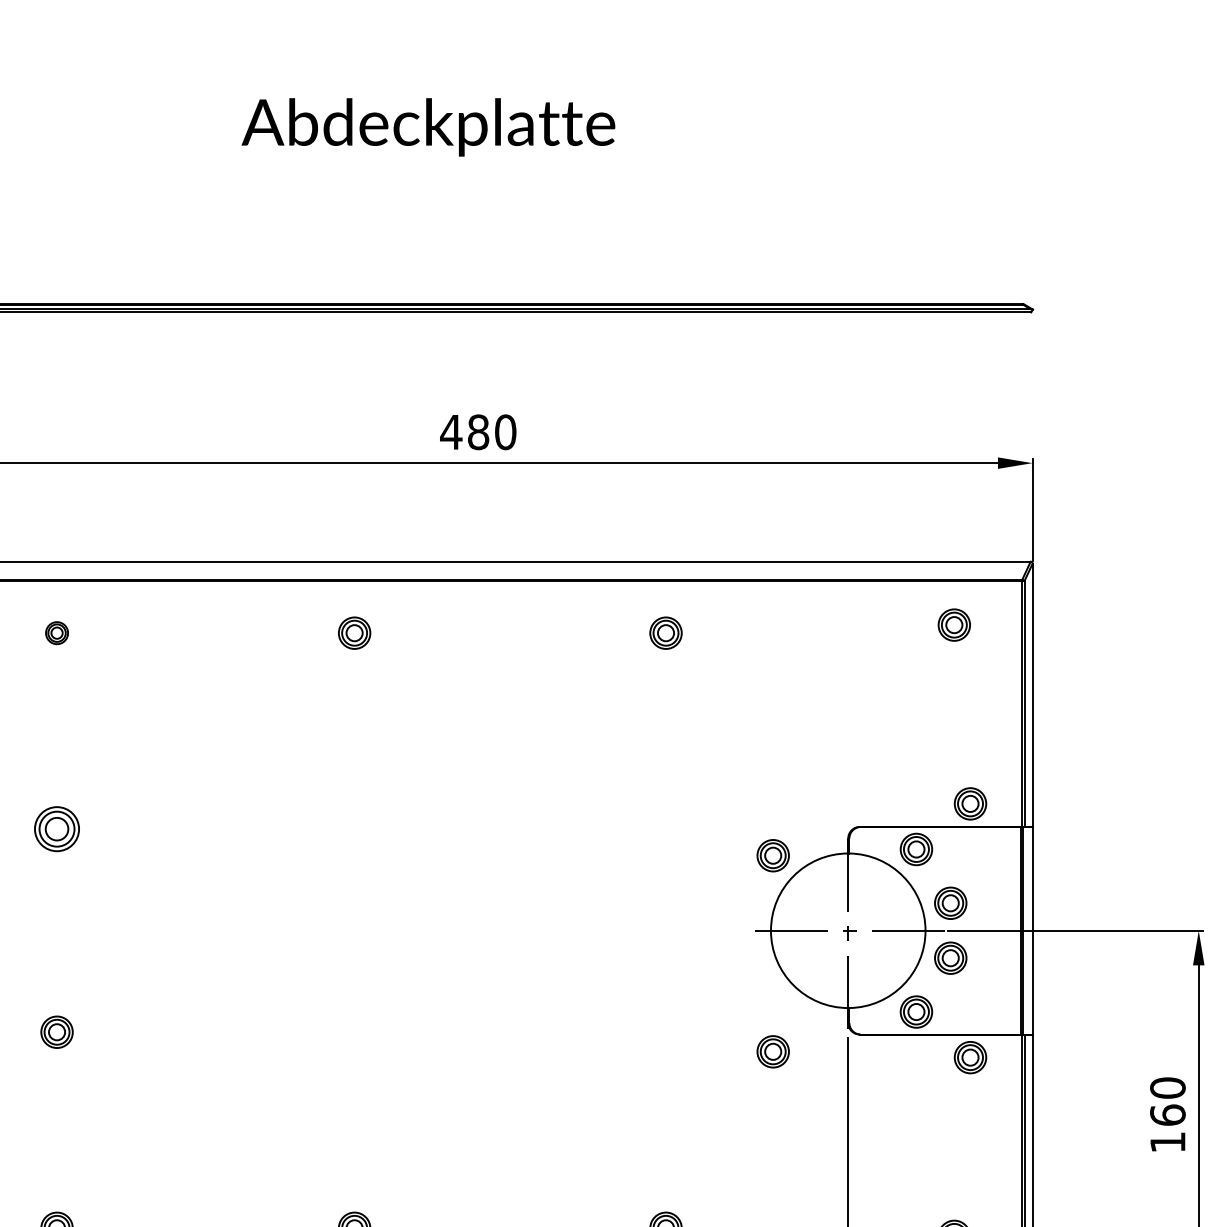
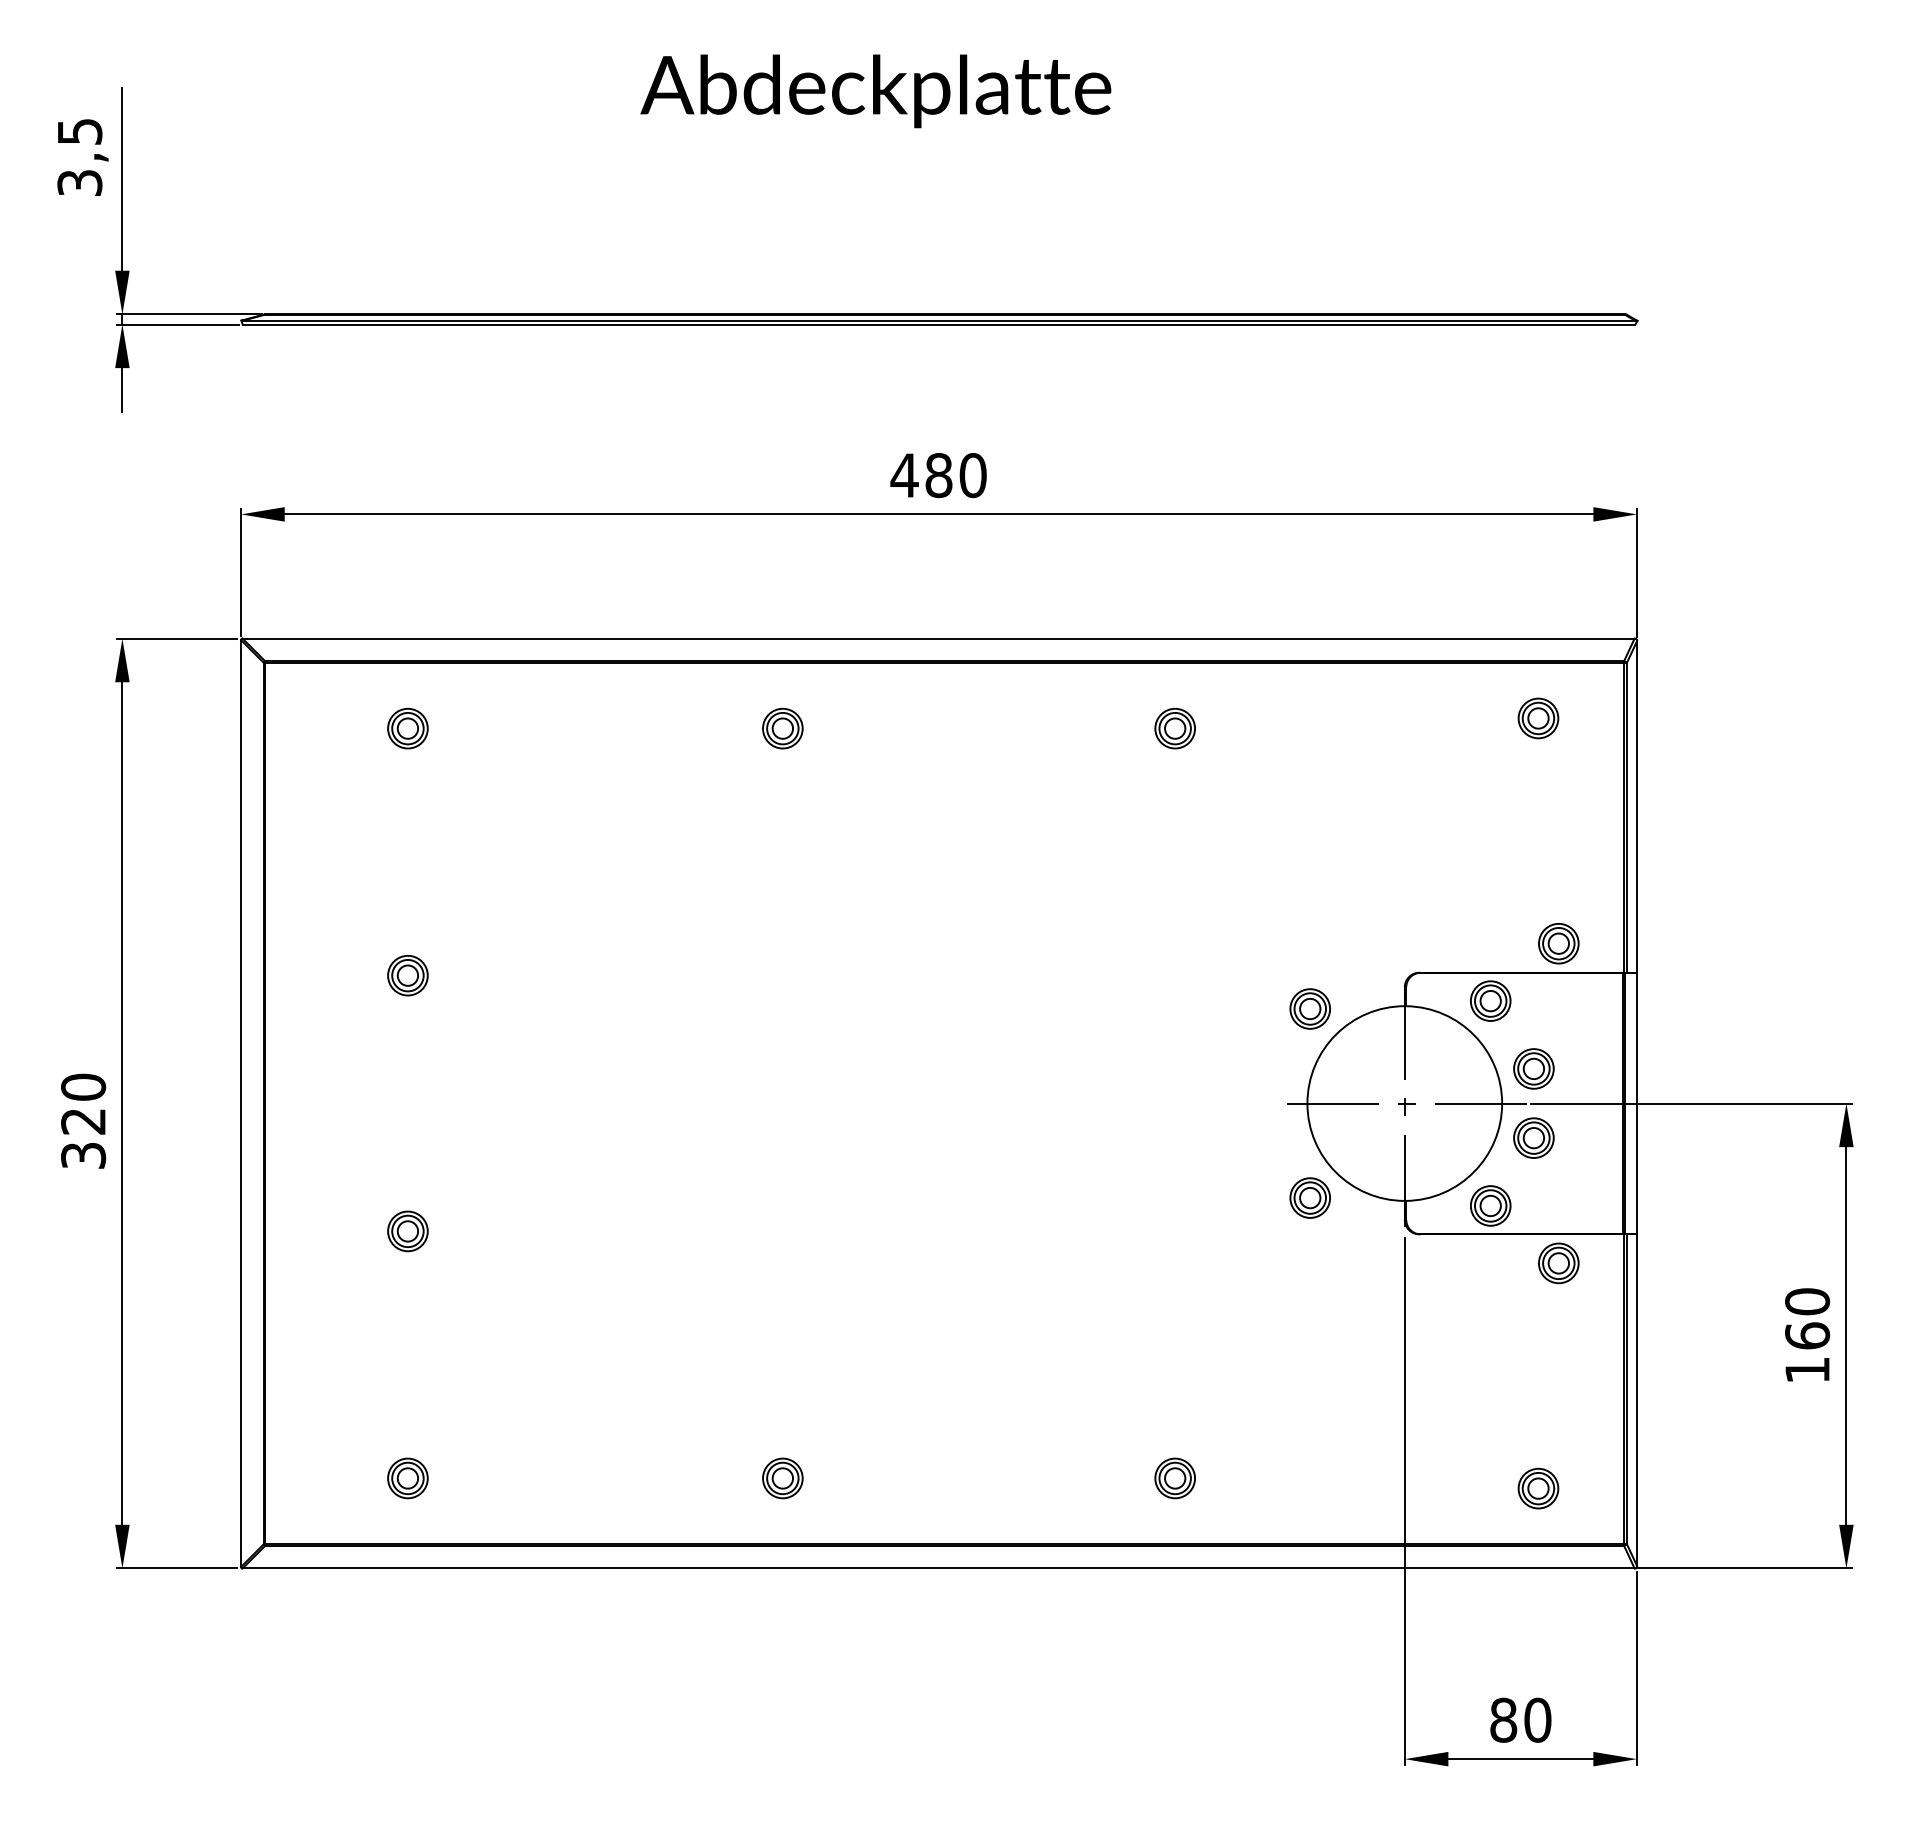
part: (56, 633) -> (407, 728), size x1.43
part: (56, 829) -> (407, 975), size x0.71
part: (772, 1051) -> (1309, 1197), moved

